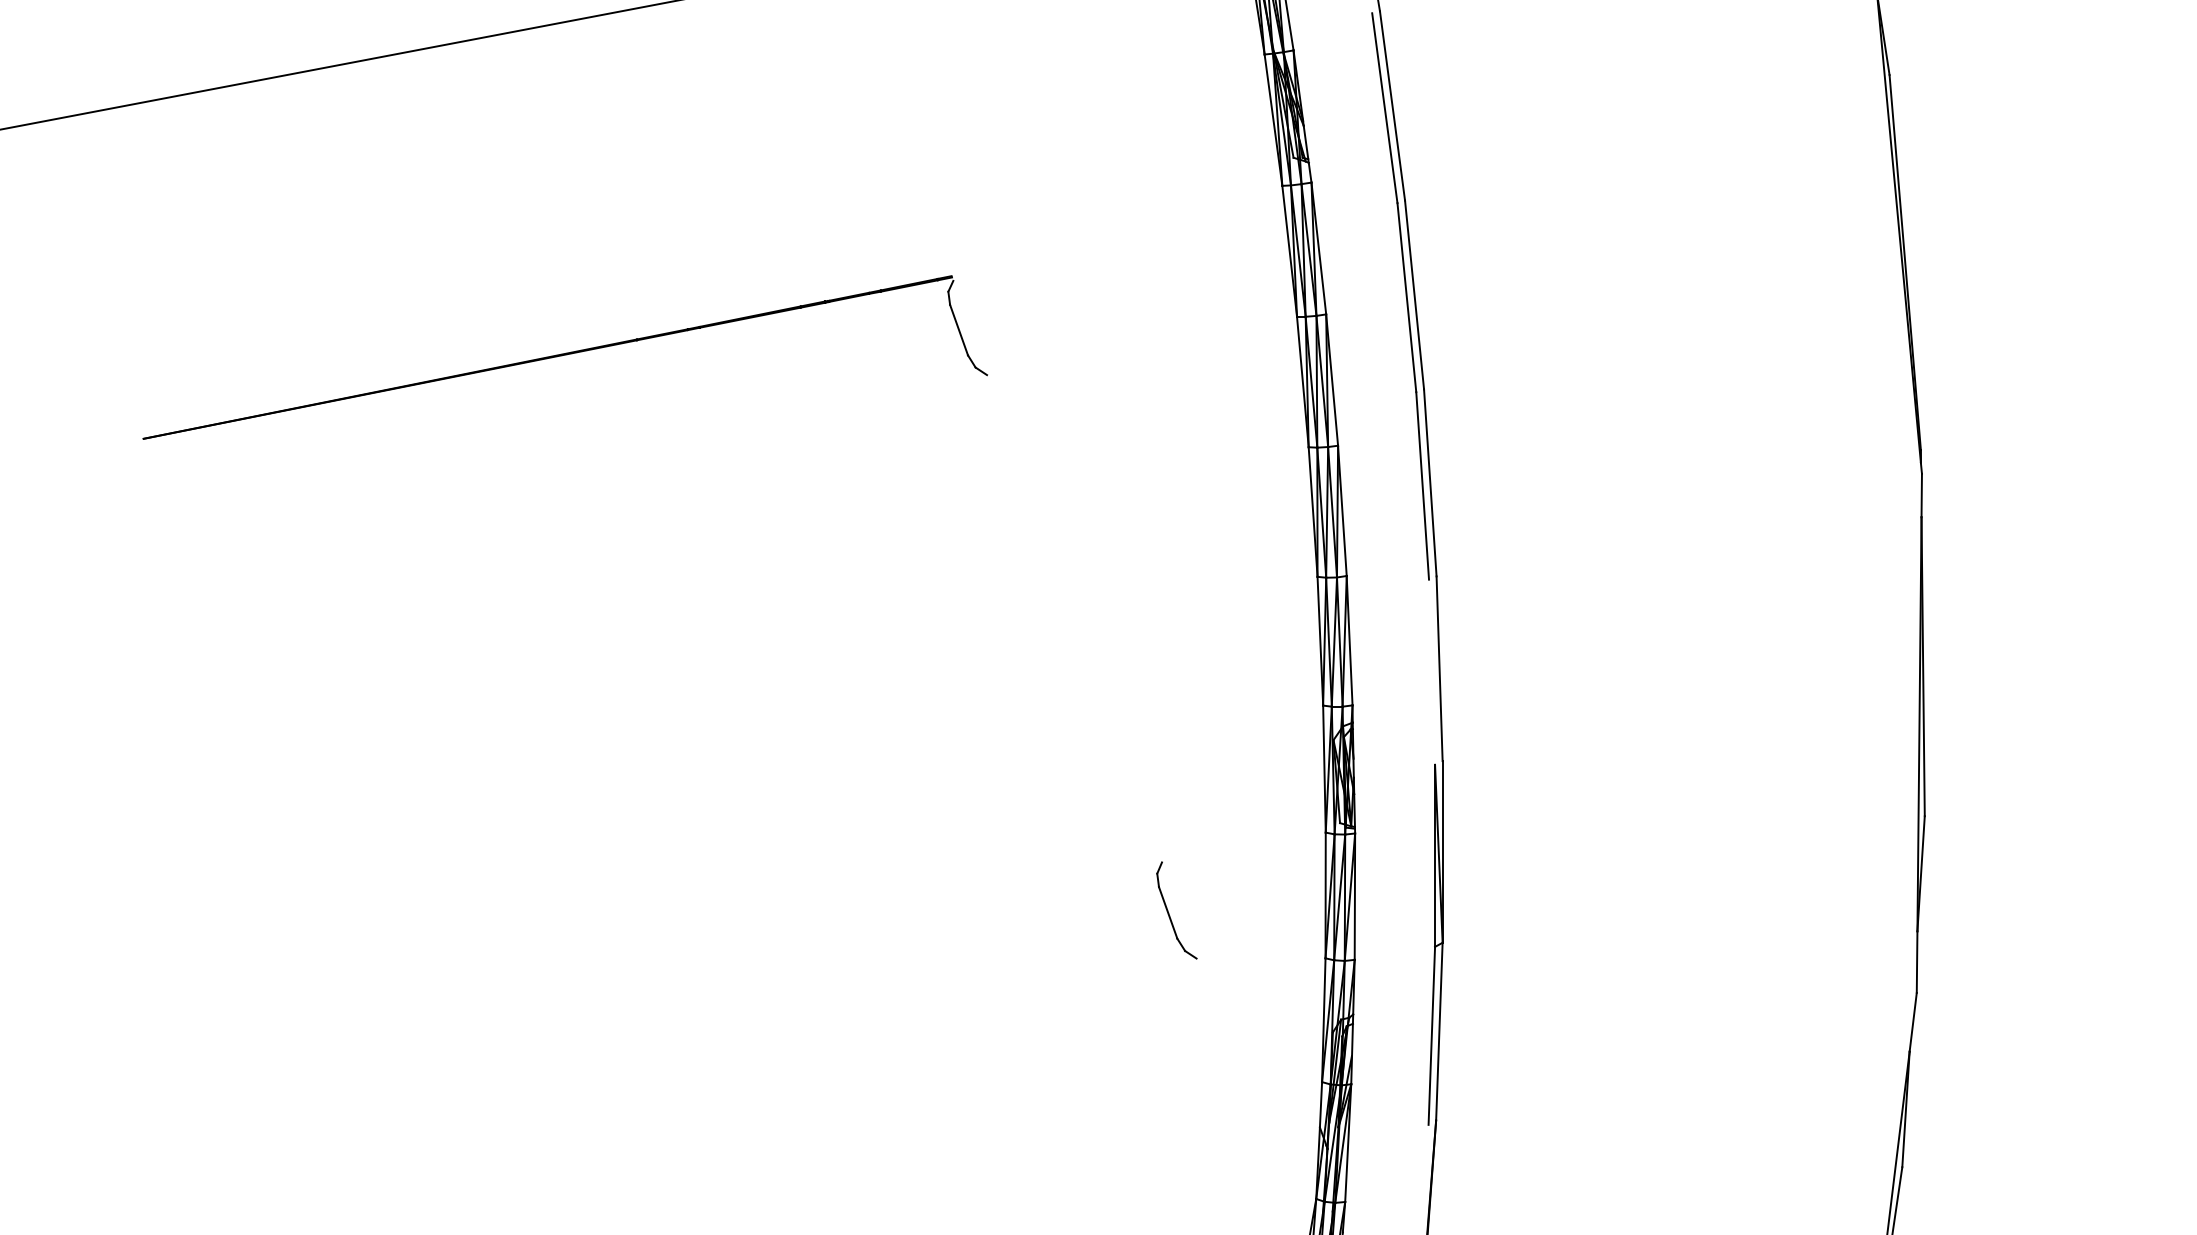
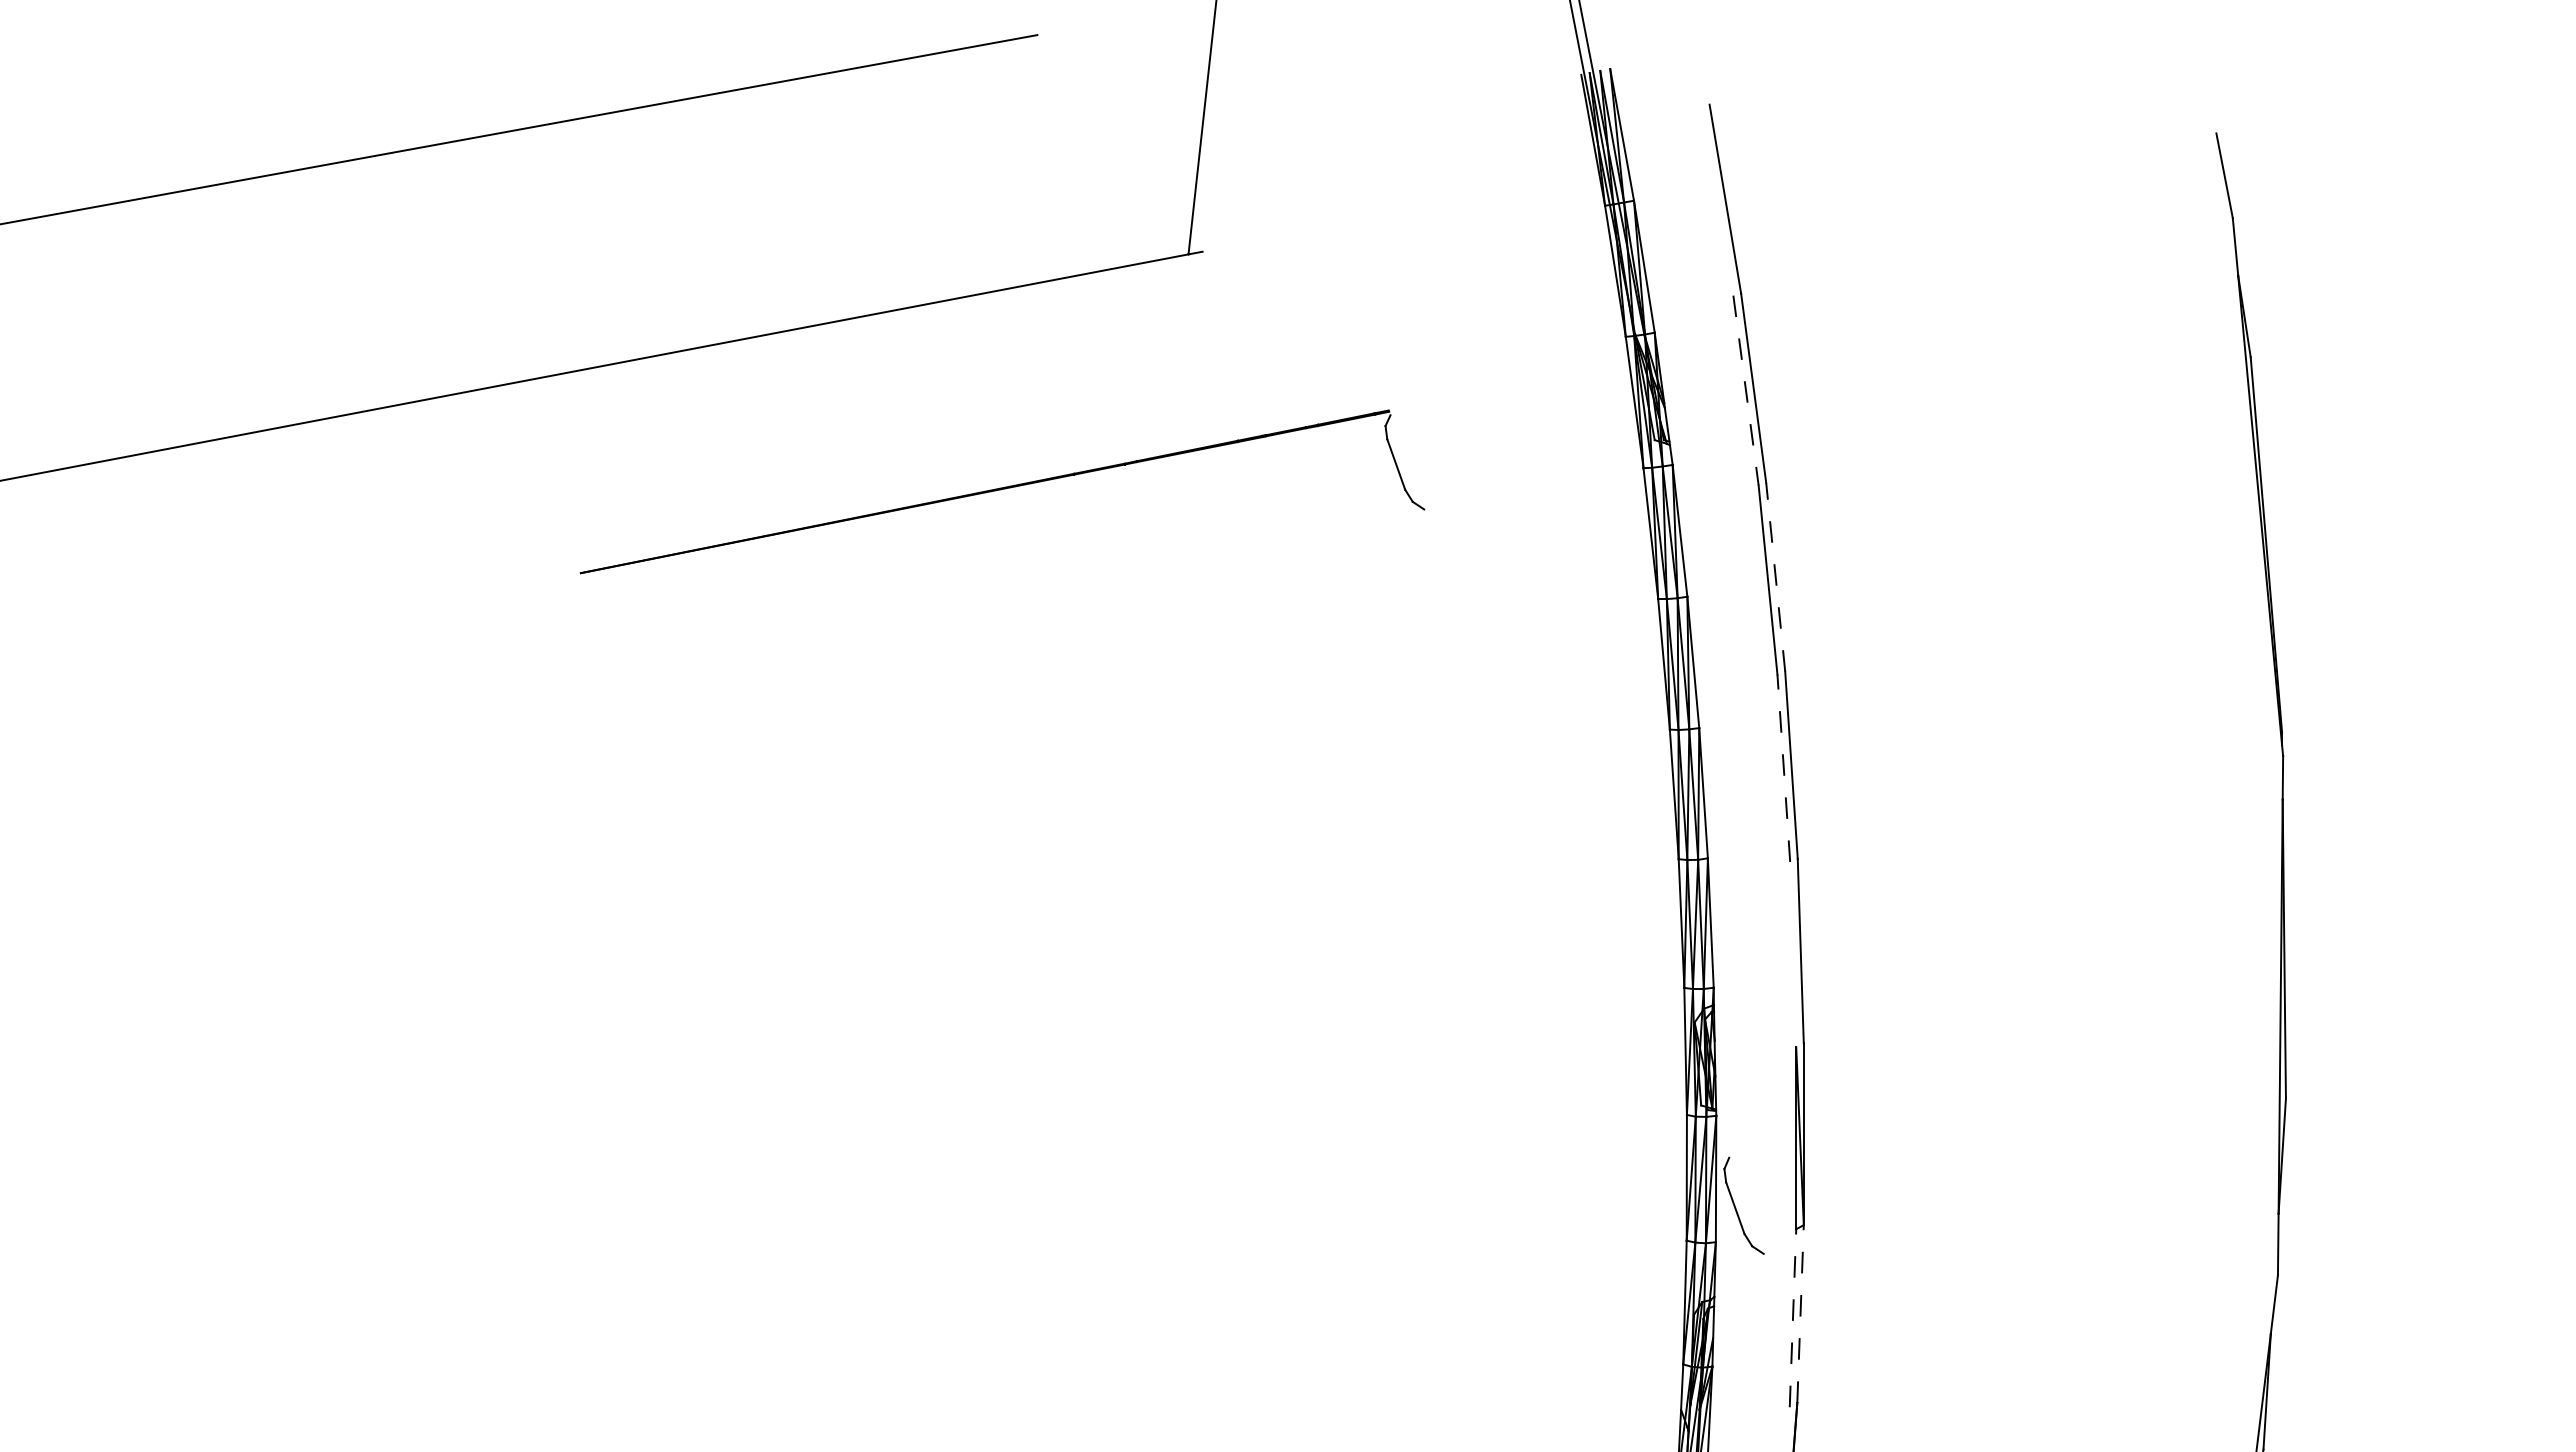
line: (1385, 108) -> (1746, 390), solid -> dashed
line: (1414, 295) -> (1775, 577), solid -> dashed
part: (565, 357) -> (1002, 491), moved
line: (1422, 486) -> (1783, 768), solid -> dashed
part: (1169, 912) -> (1736, 1207), moved
line: (1439, 1032) -> (1800, 1314), solid -> dashed
line: (1432, 1035) -> (1793, 1317), solid -> dashed

